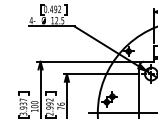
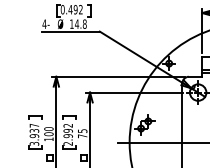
text: (59, 20) -> (80, 23), 12.5 -> 14.8
text: (60, 104) -> (82, 131), 76 -> 75

